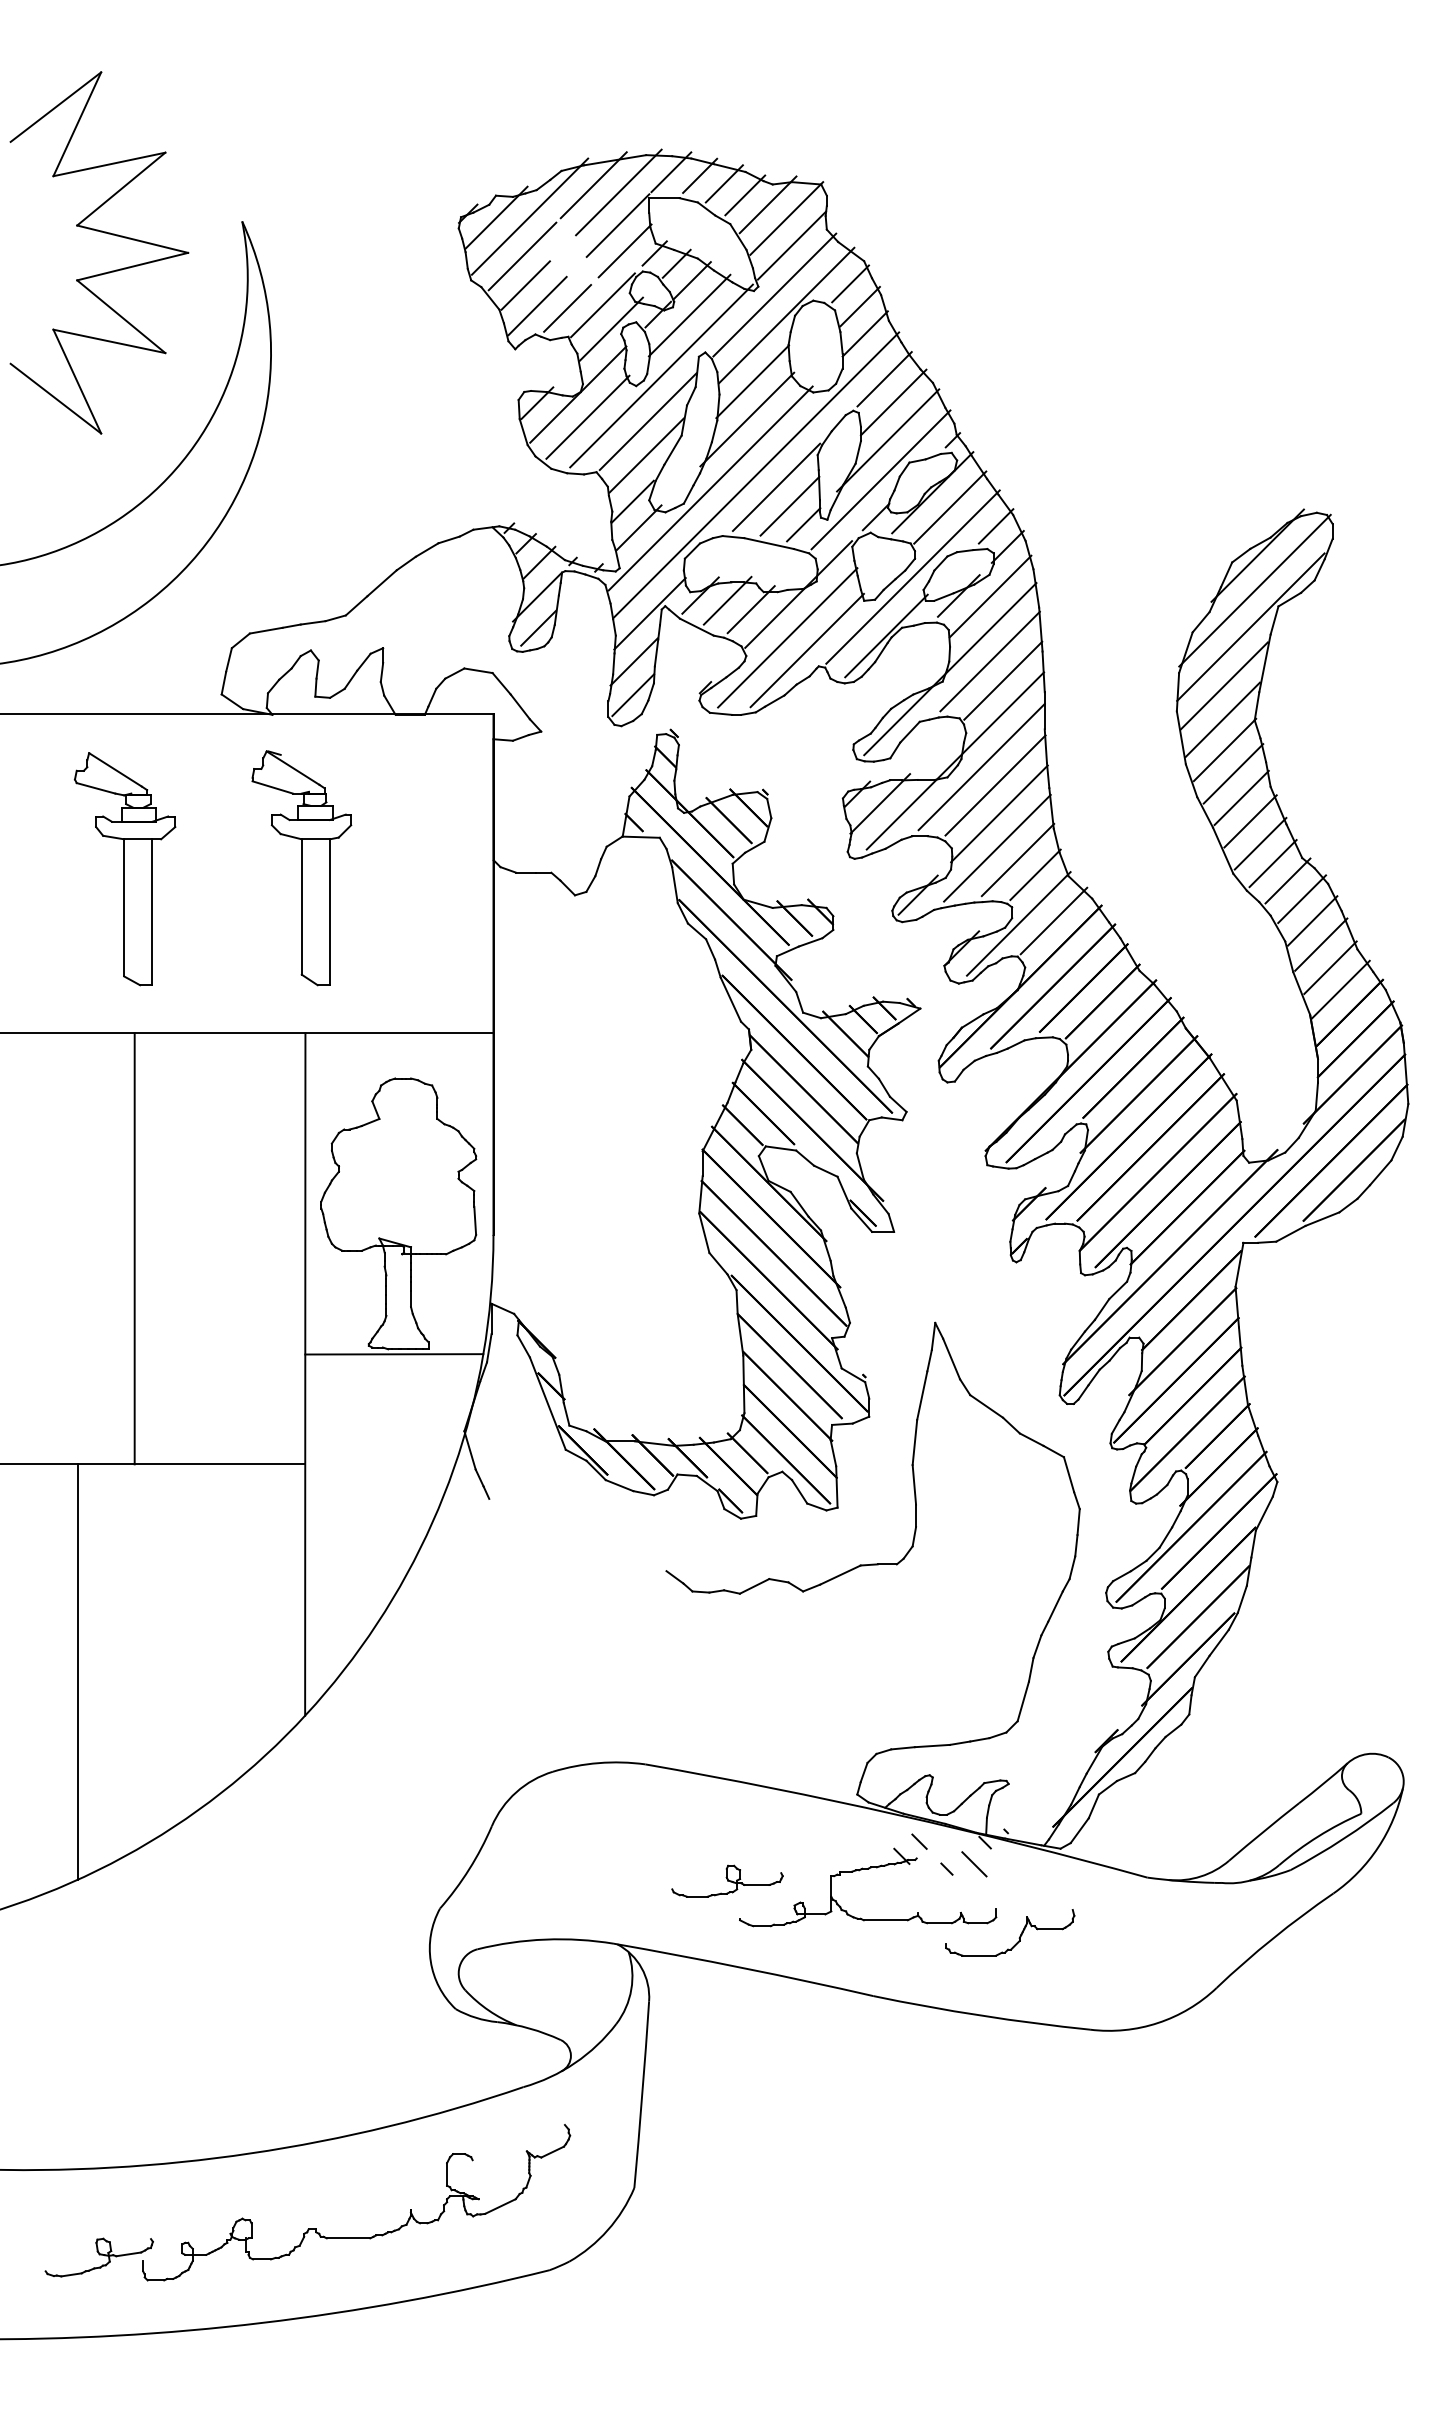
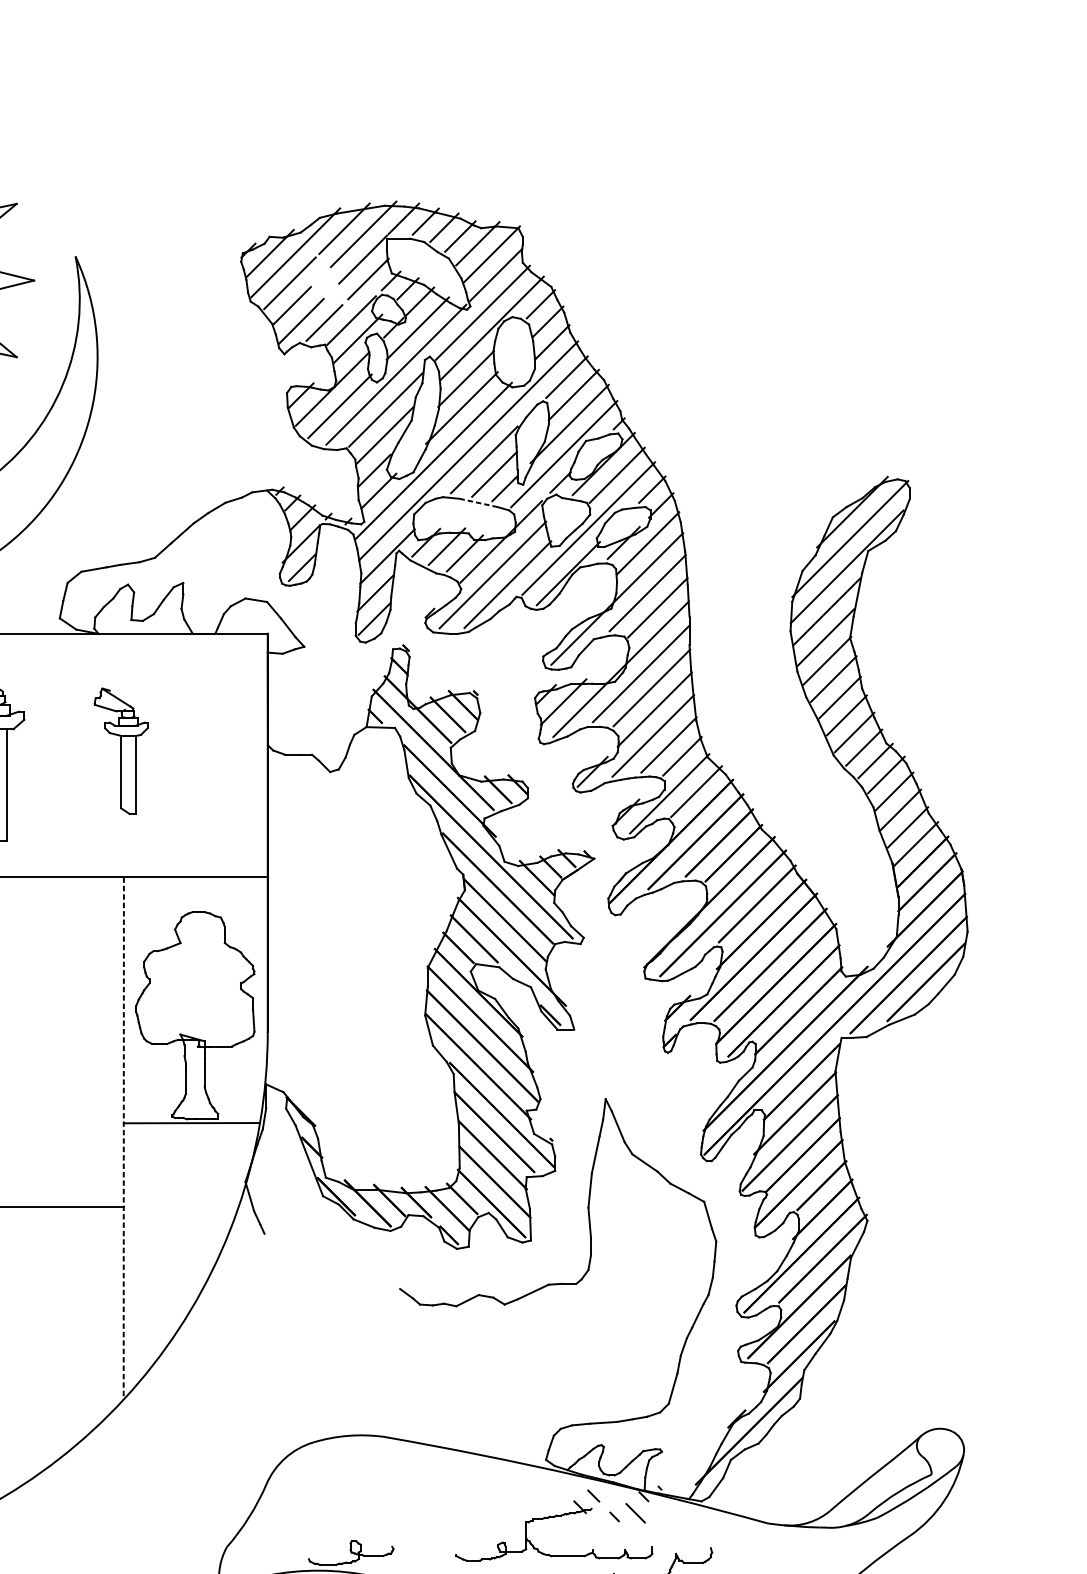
line: (768, 543) -> (478, 502), solid -> dashed
part: (301, 868) -> (120, 751), size x0.7
line: (305, 1374) -> (123, 1138), solid -> dashed
part: (727, 1880) -> (351, 1552), moved

